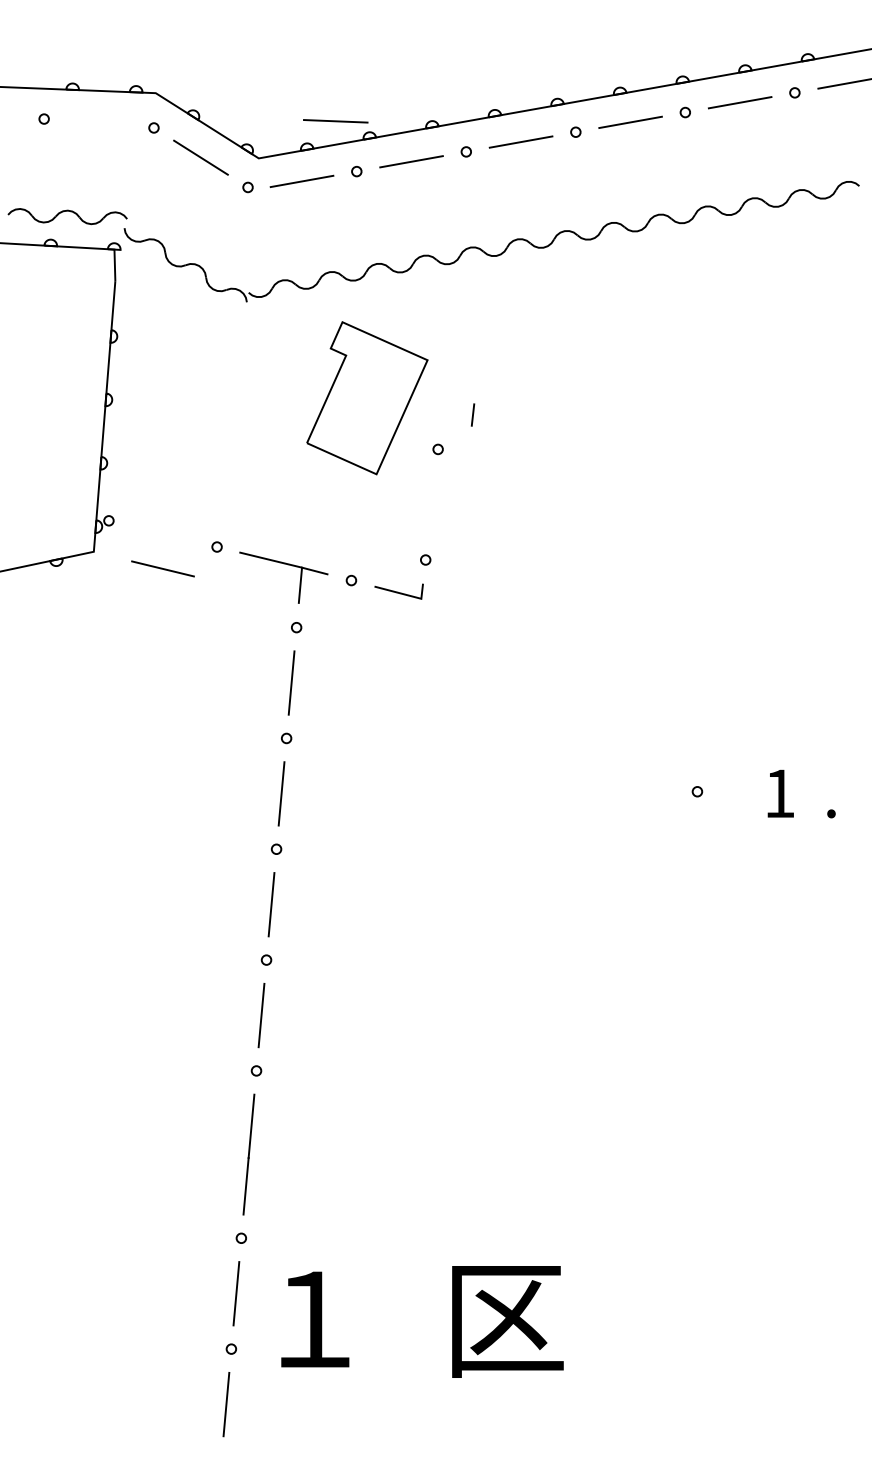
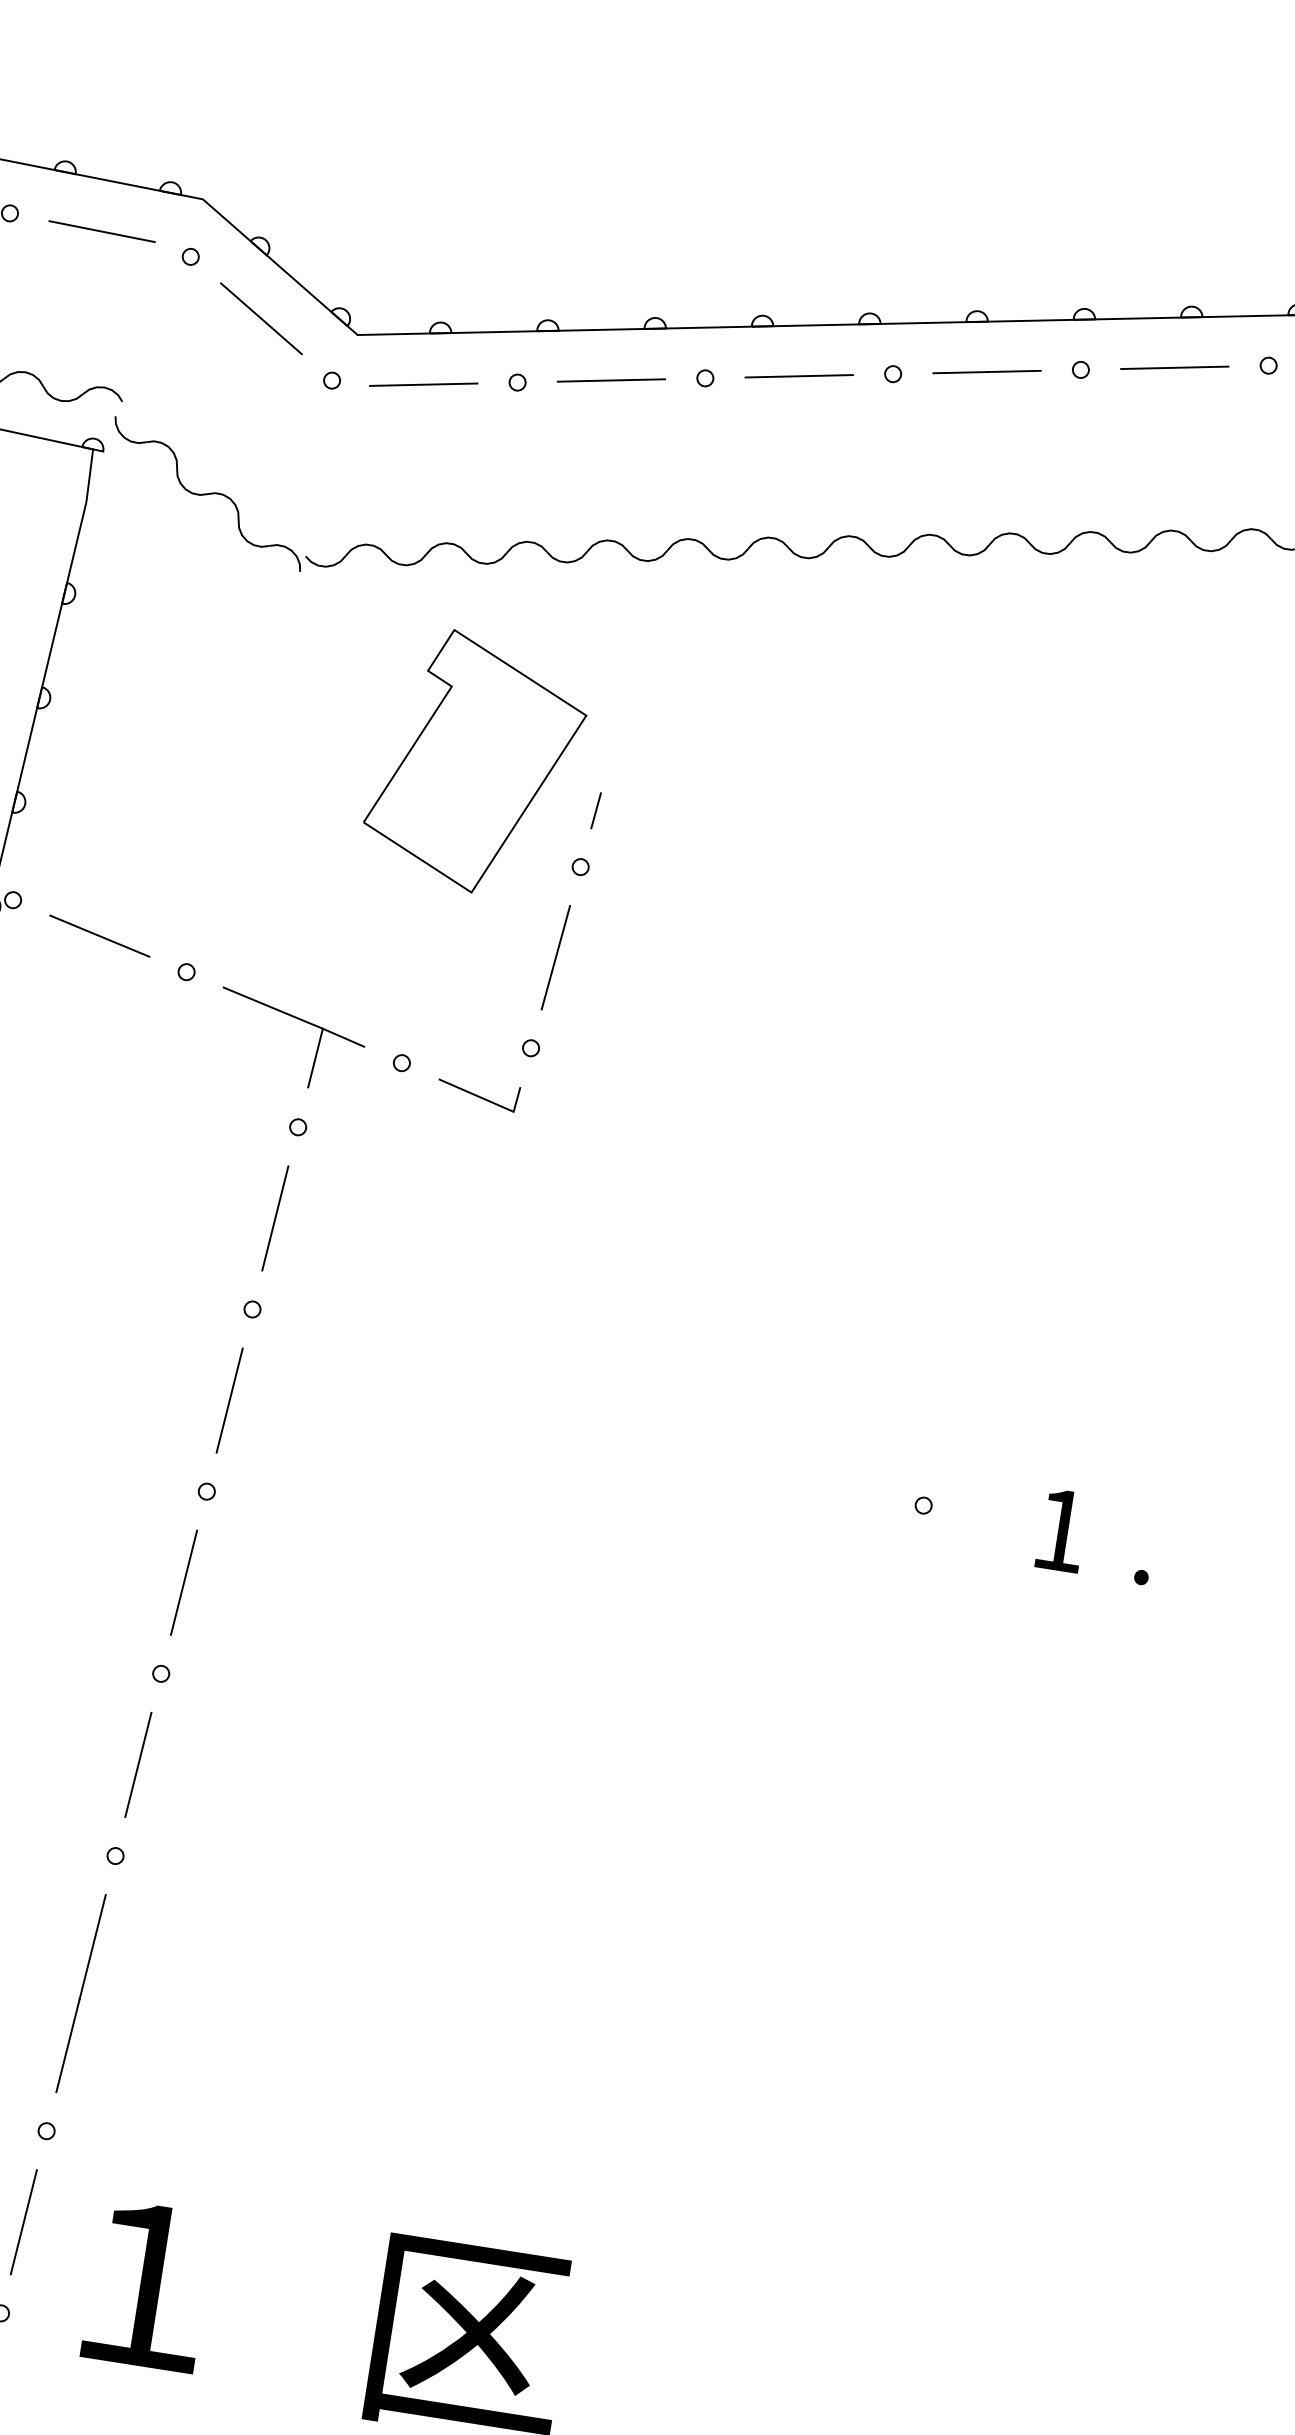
line: (335, 121) -> (101, 231), moved
line: (472, 414) -> (595, 809), moved
line: (431, 504) -> (555, 957), added
line: (162, 568) -> (99, 935), moved

